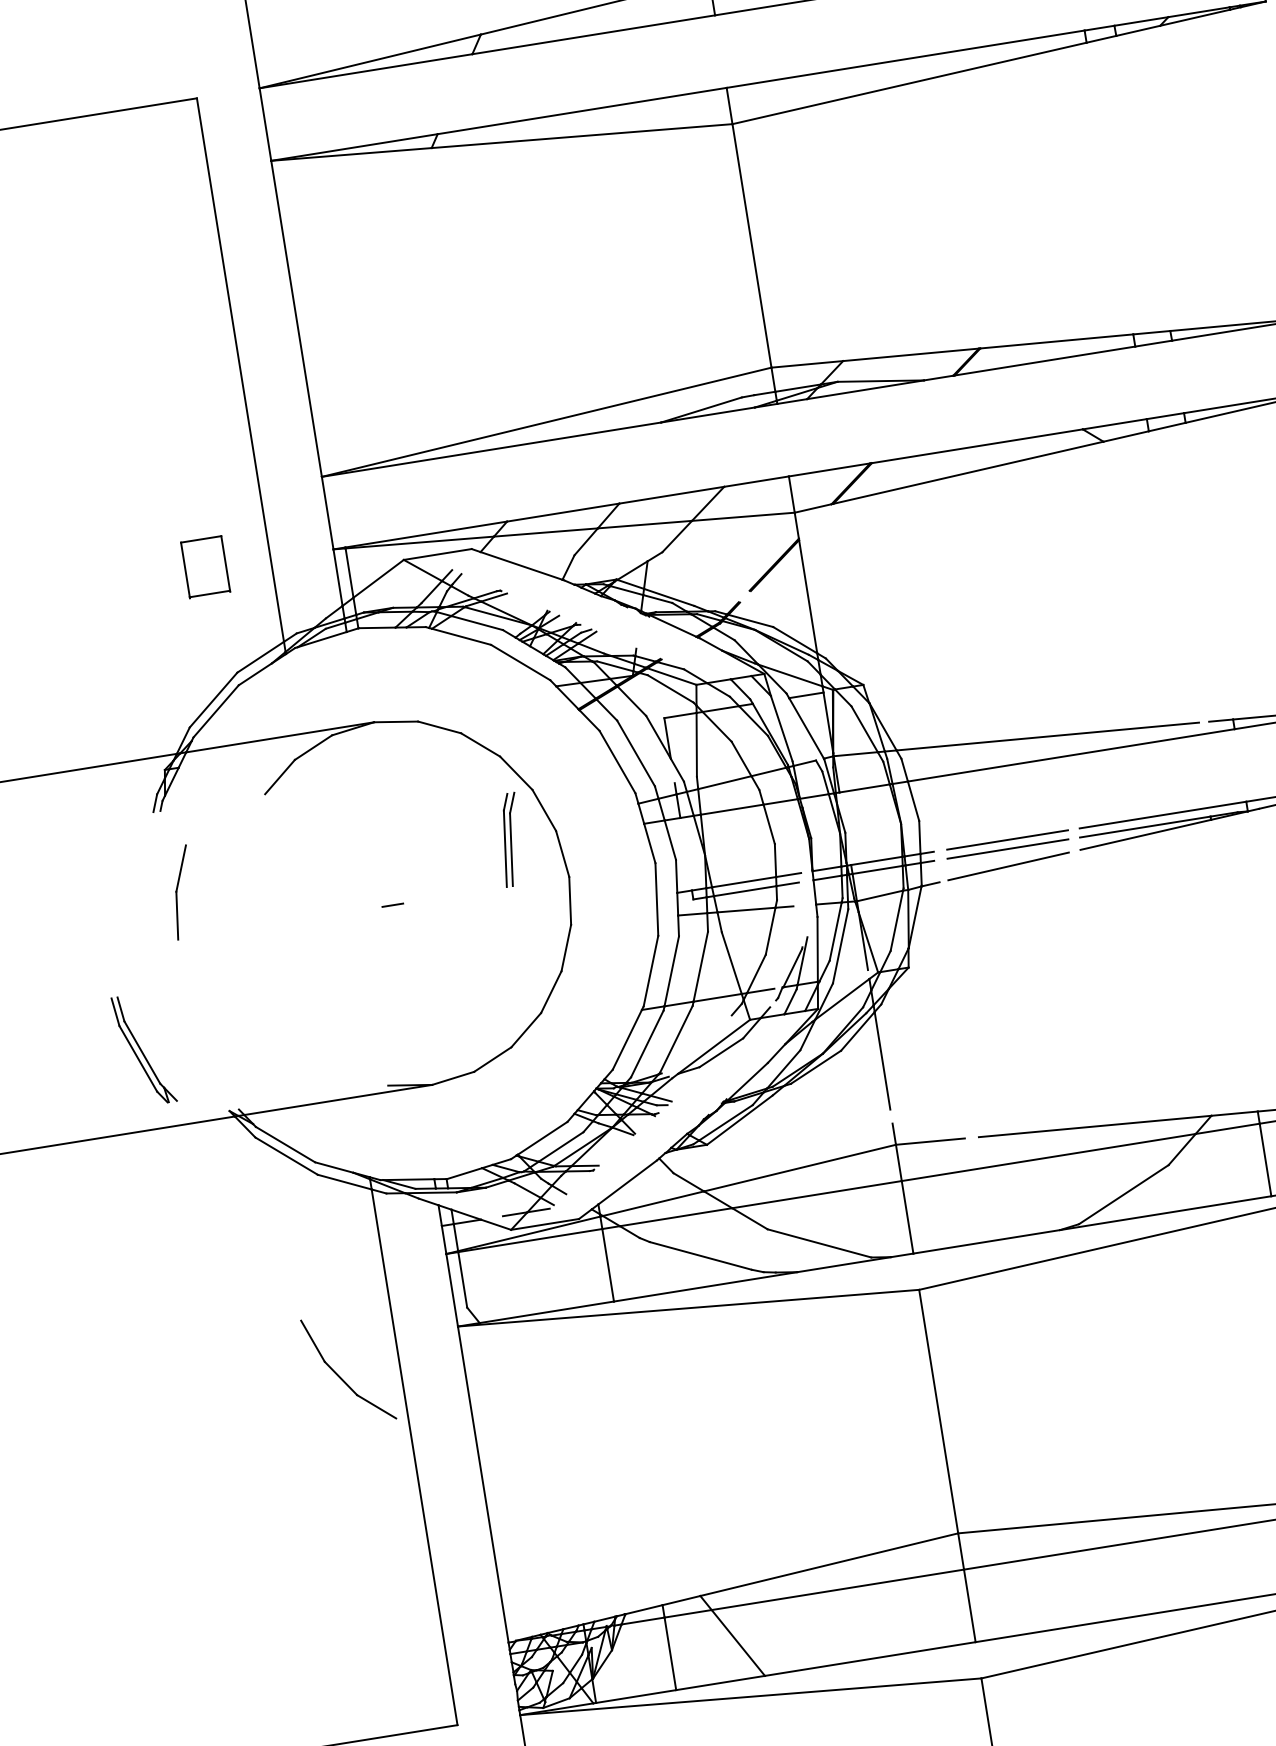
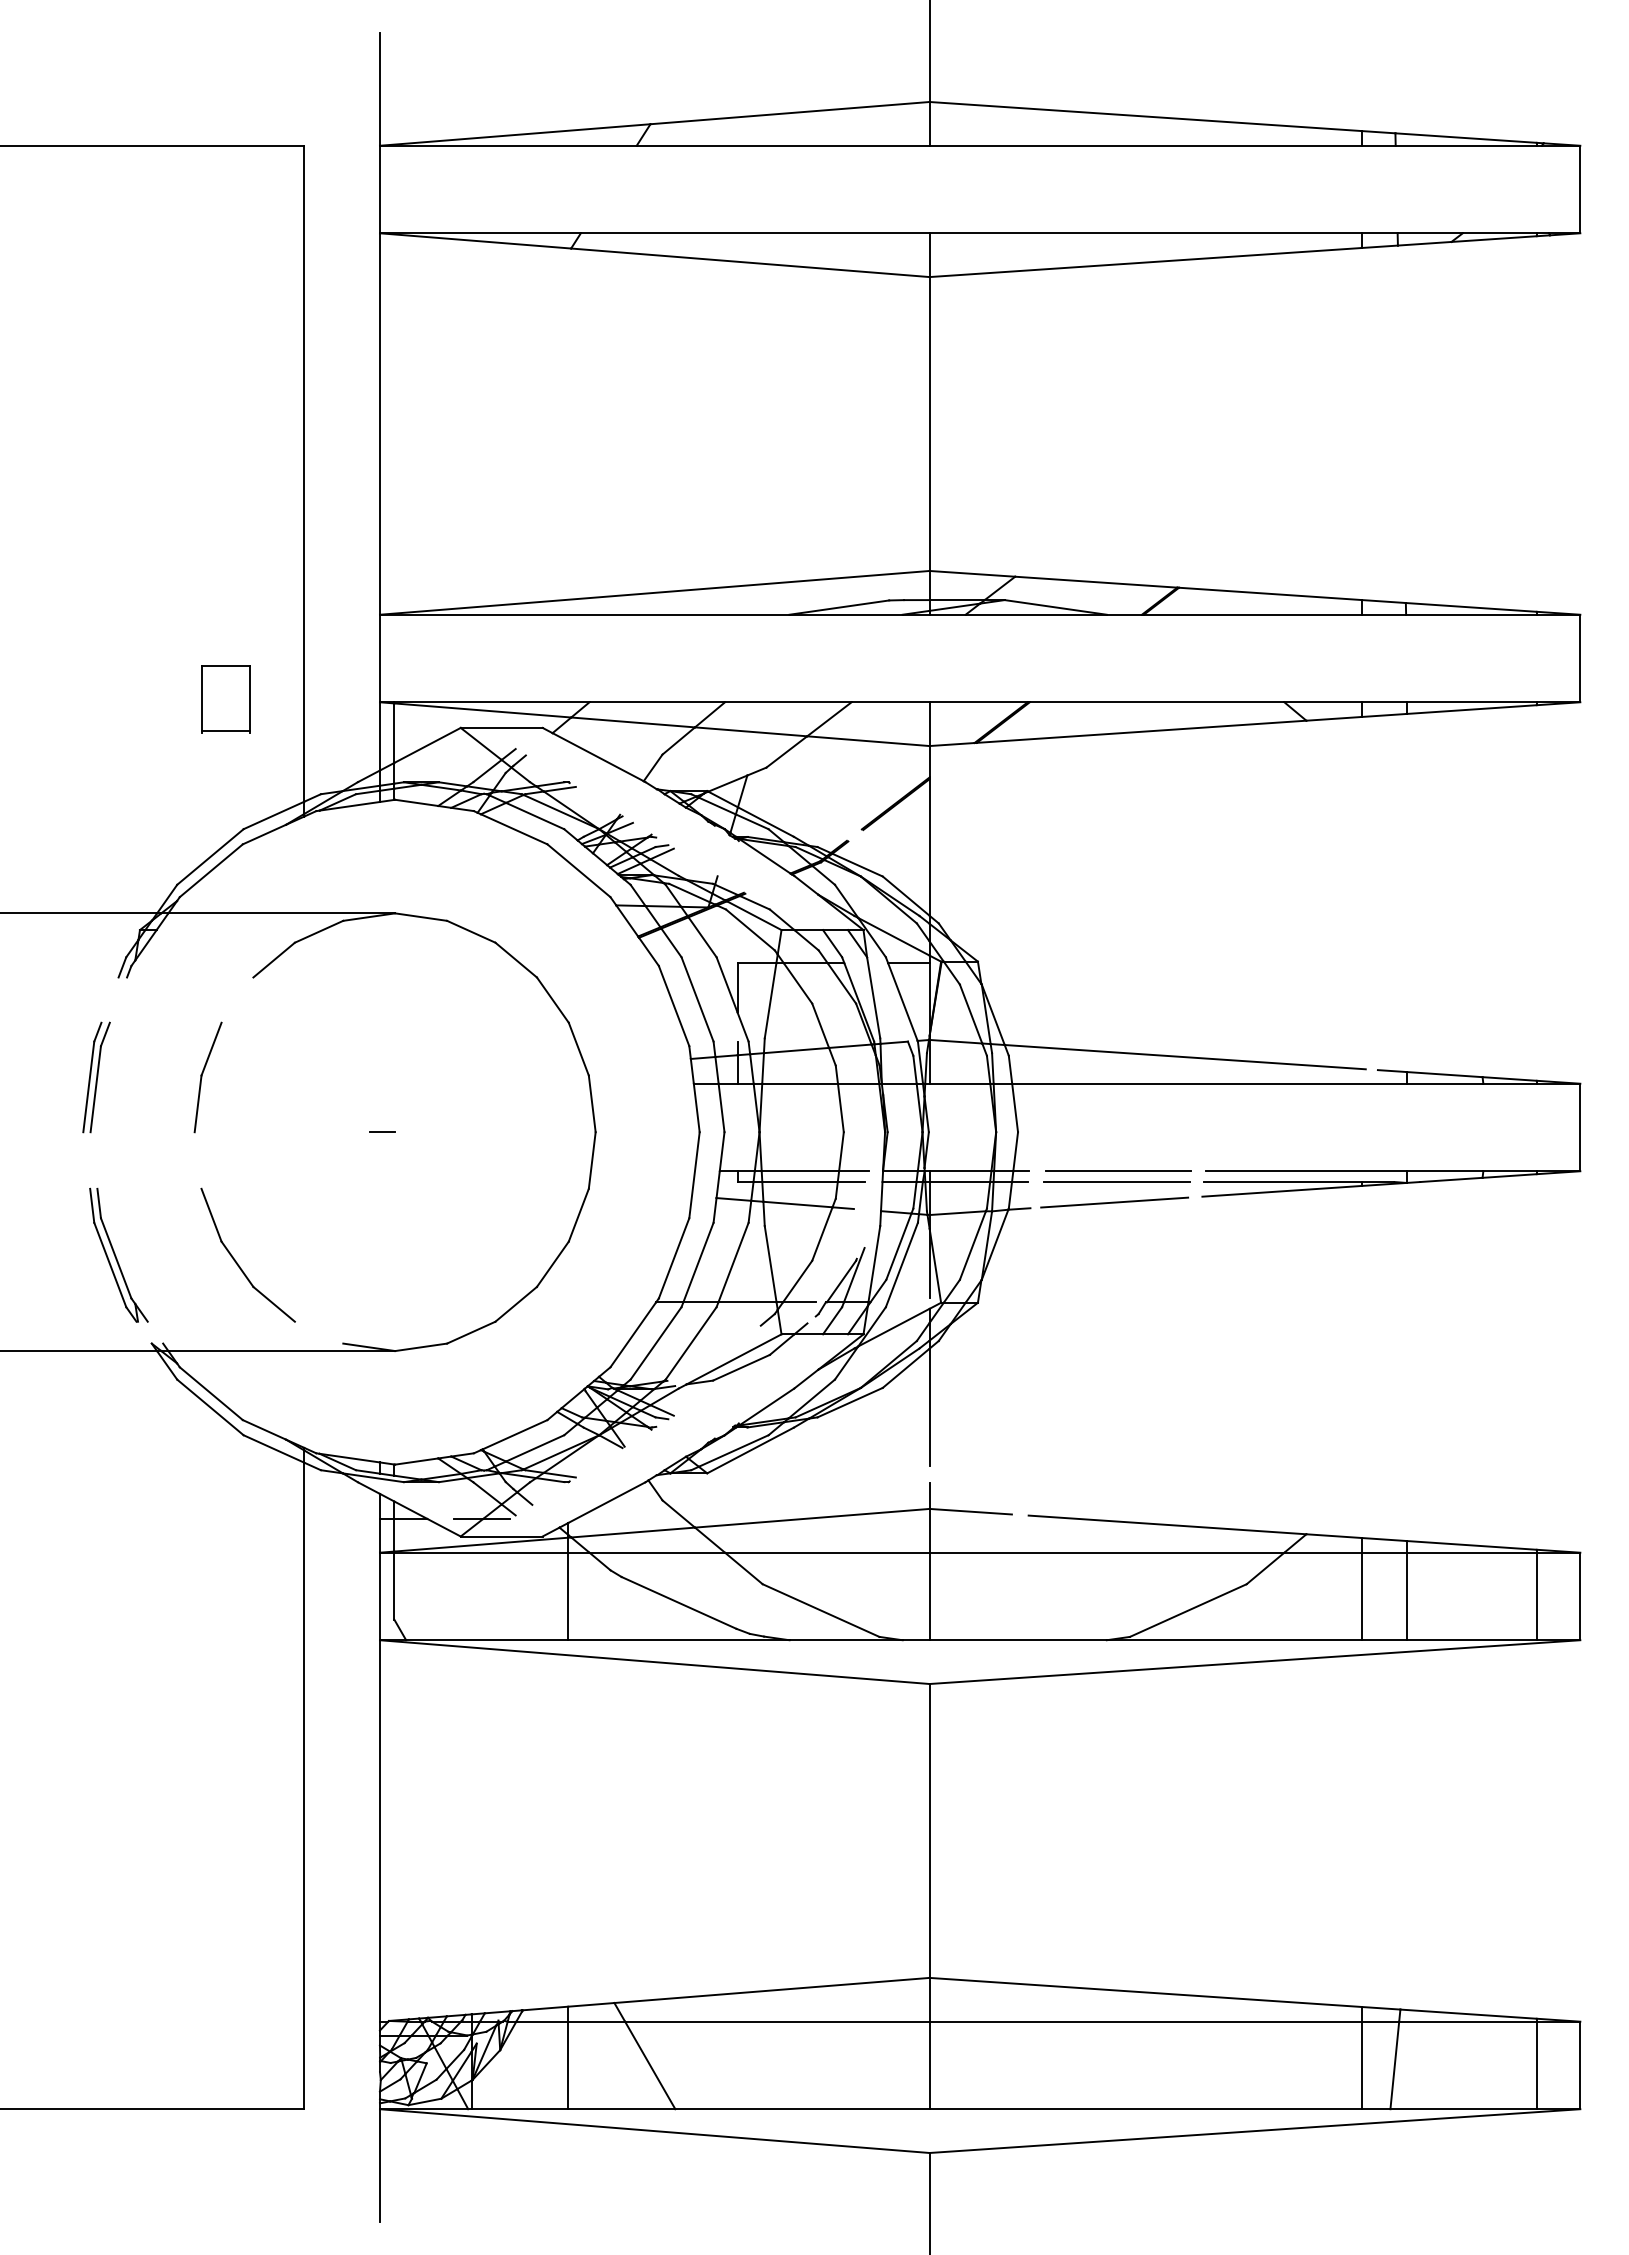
part: (510, 839) -> (96, 1077), moved
part: (181, 892) -> (207, 1077), moved
part: (143, 1049) -> (118, 1254), moved
part: (341, 1377) -> (238, 1263), moved

